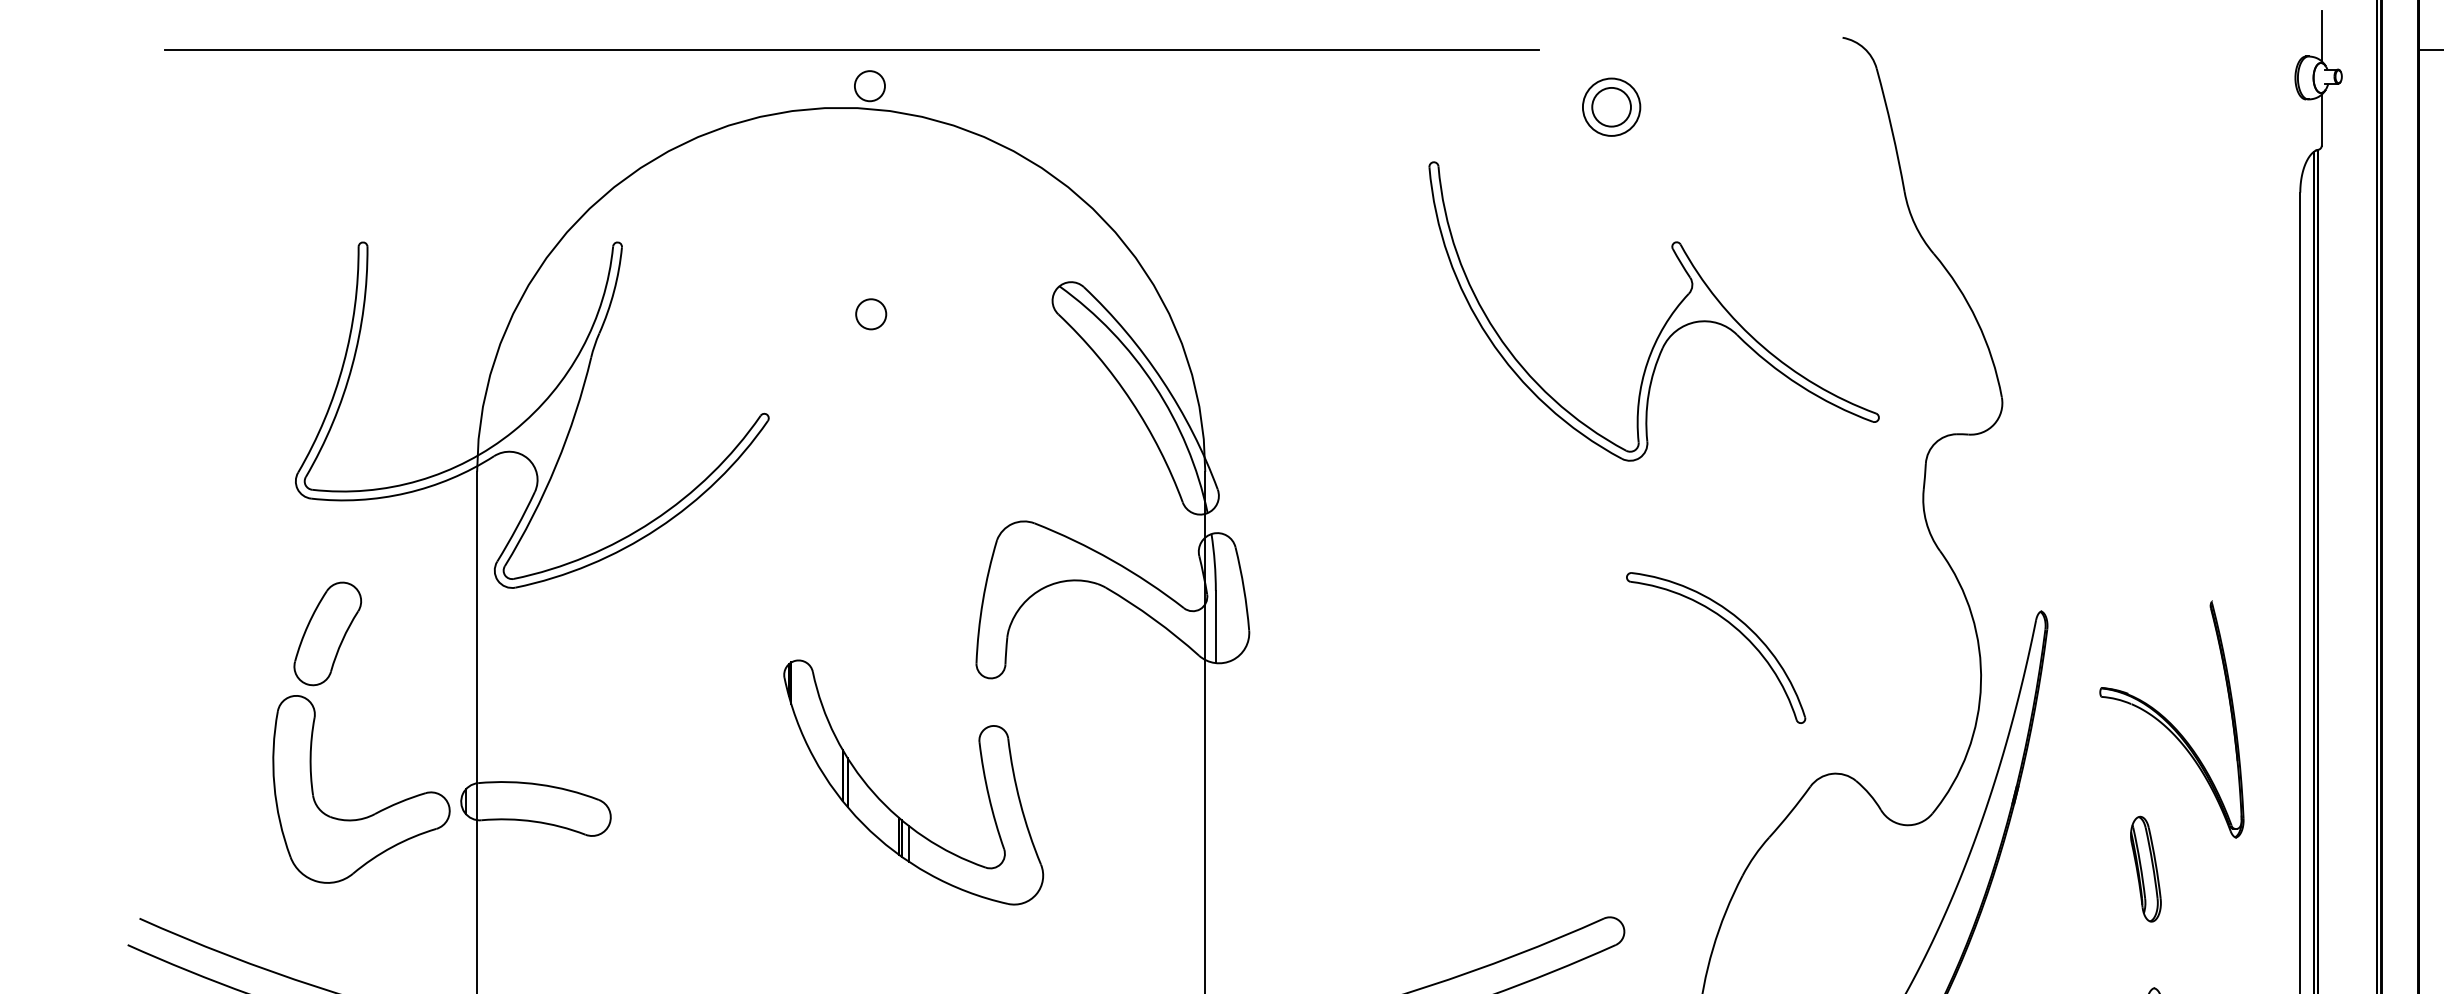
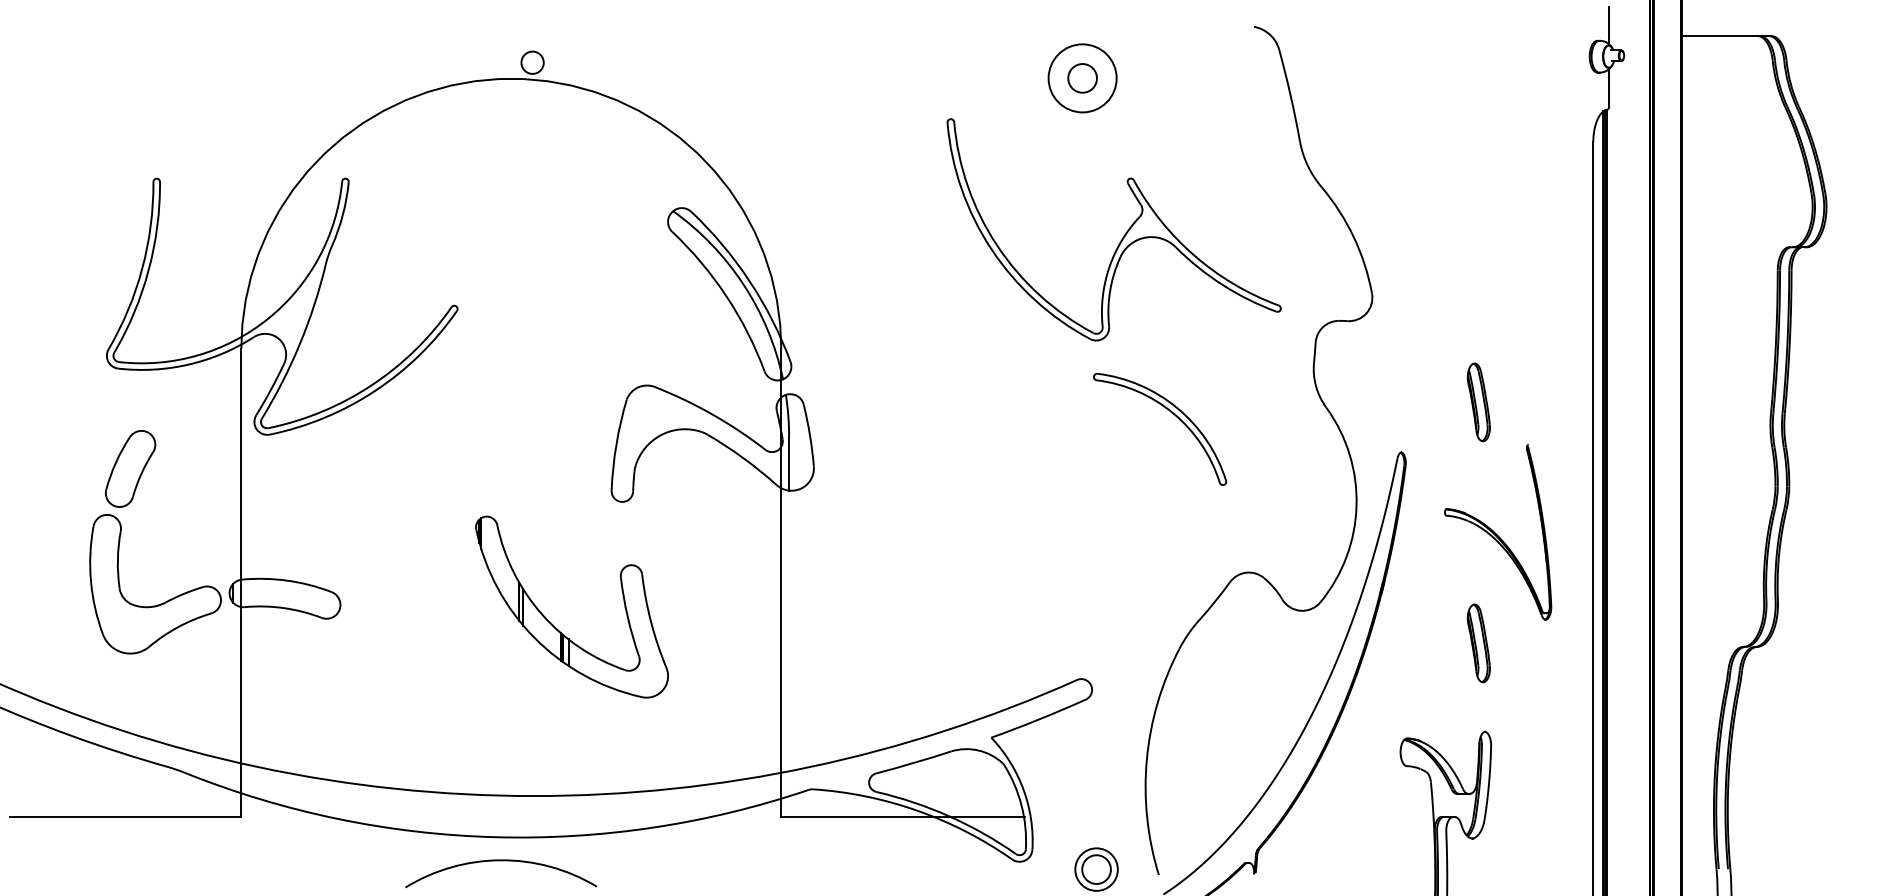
line: (850, 50) -> (518, 36), removed
circle: (1611, 107) -> (1082, 78), size x1.6
circle: (871, 313) -> (533, 231), removed
part: (2145, 544) -> (1478, 402), added
part: (1731, 626) -> (1171, 413), moved
part: (888, 805) -> (553, 624), moved

